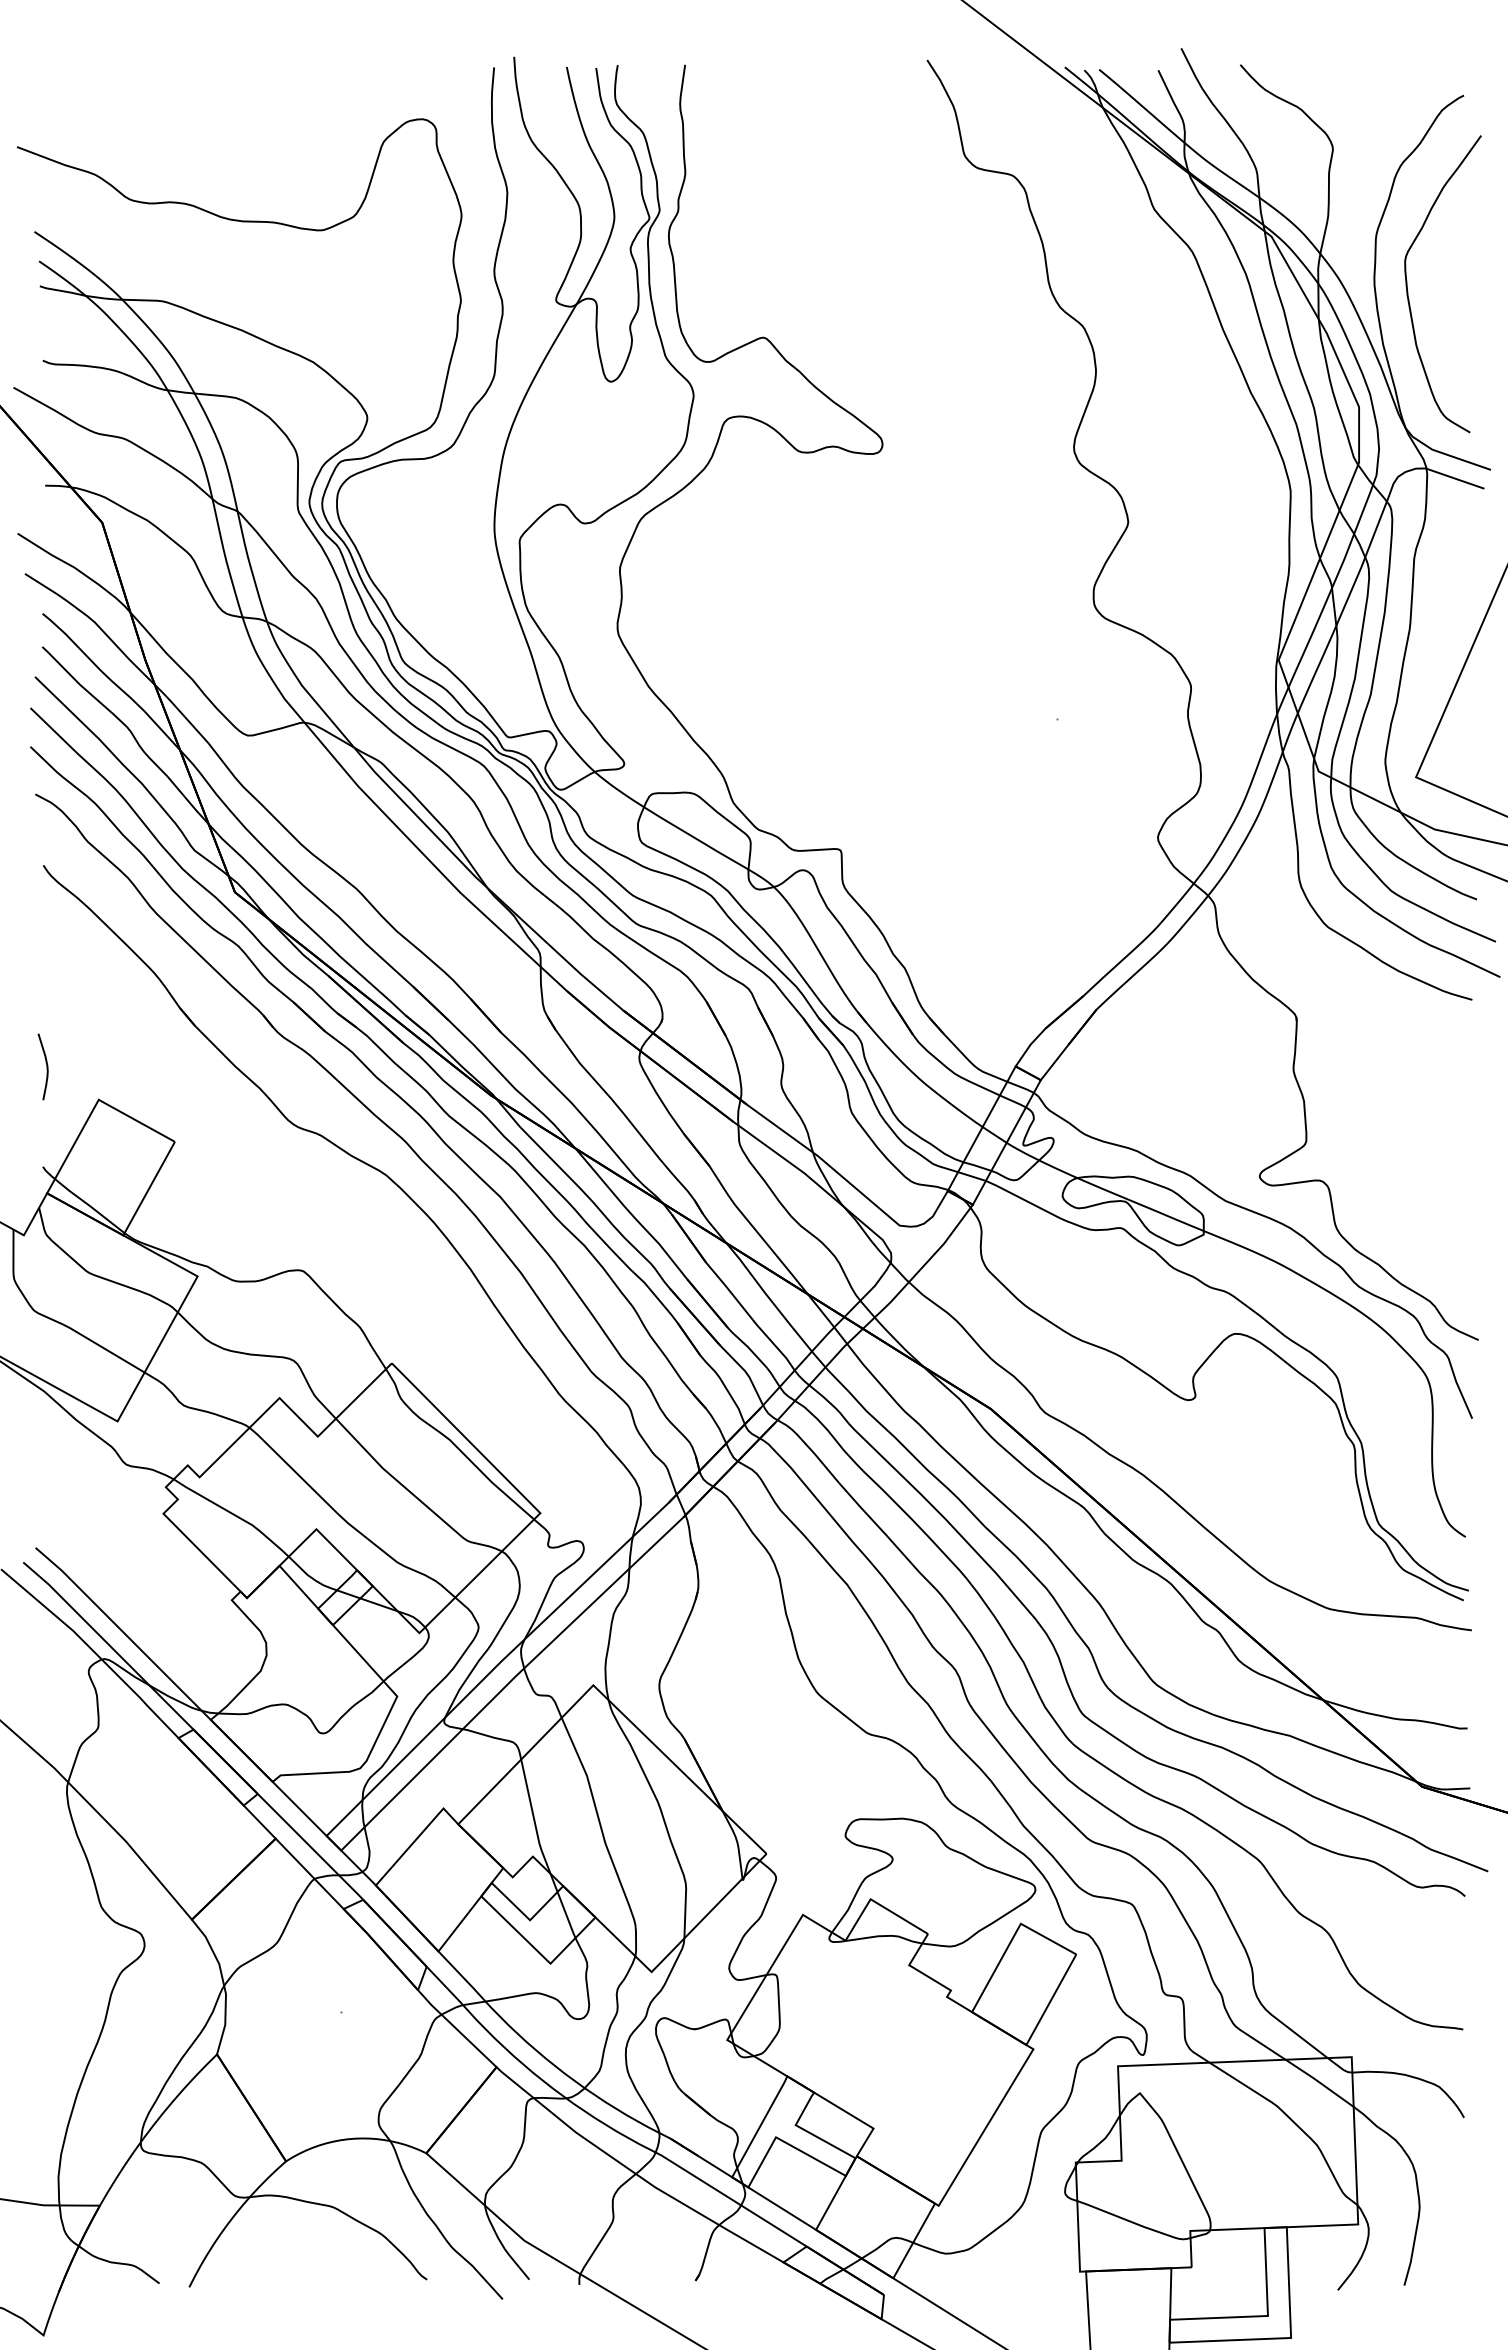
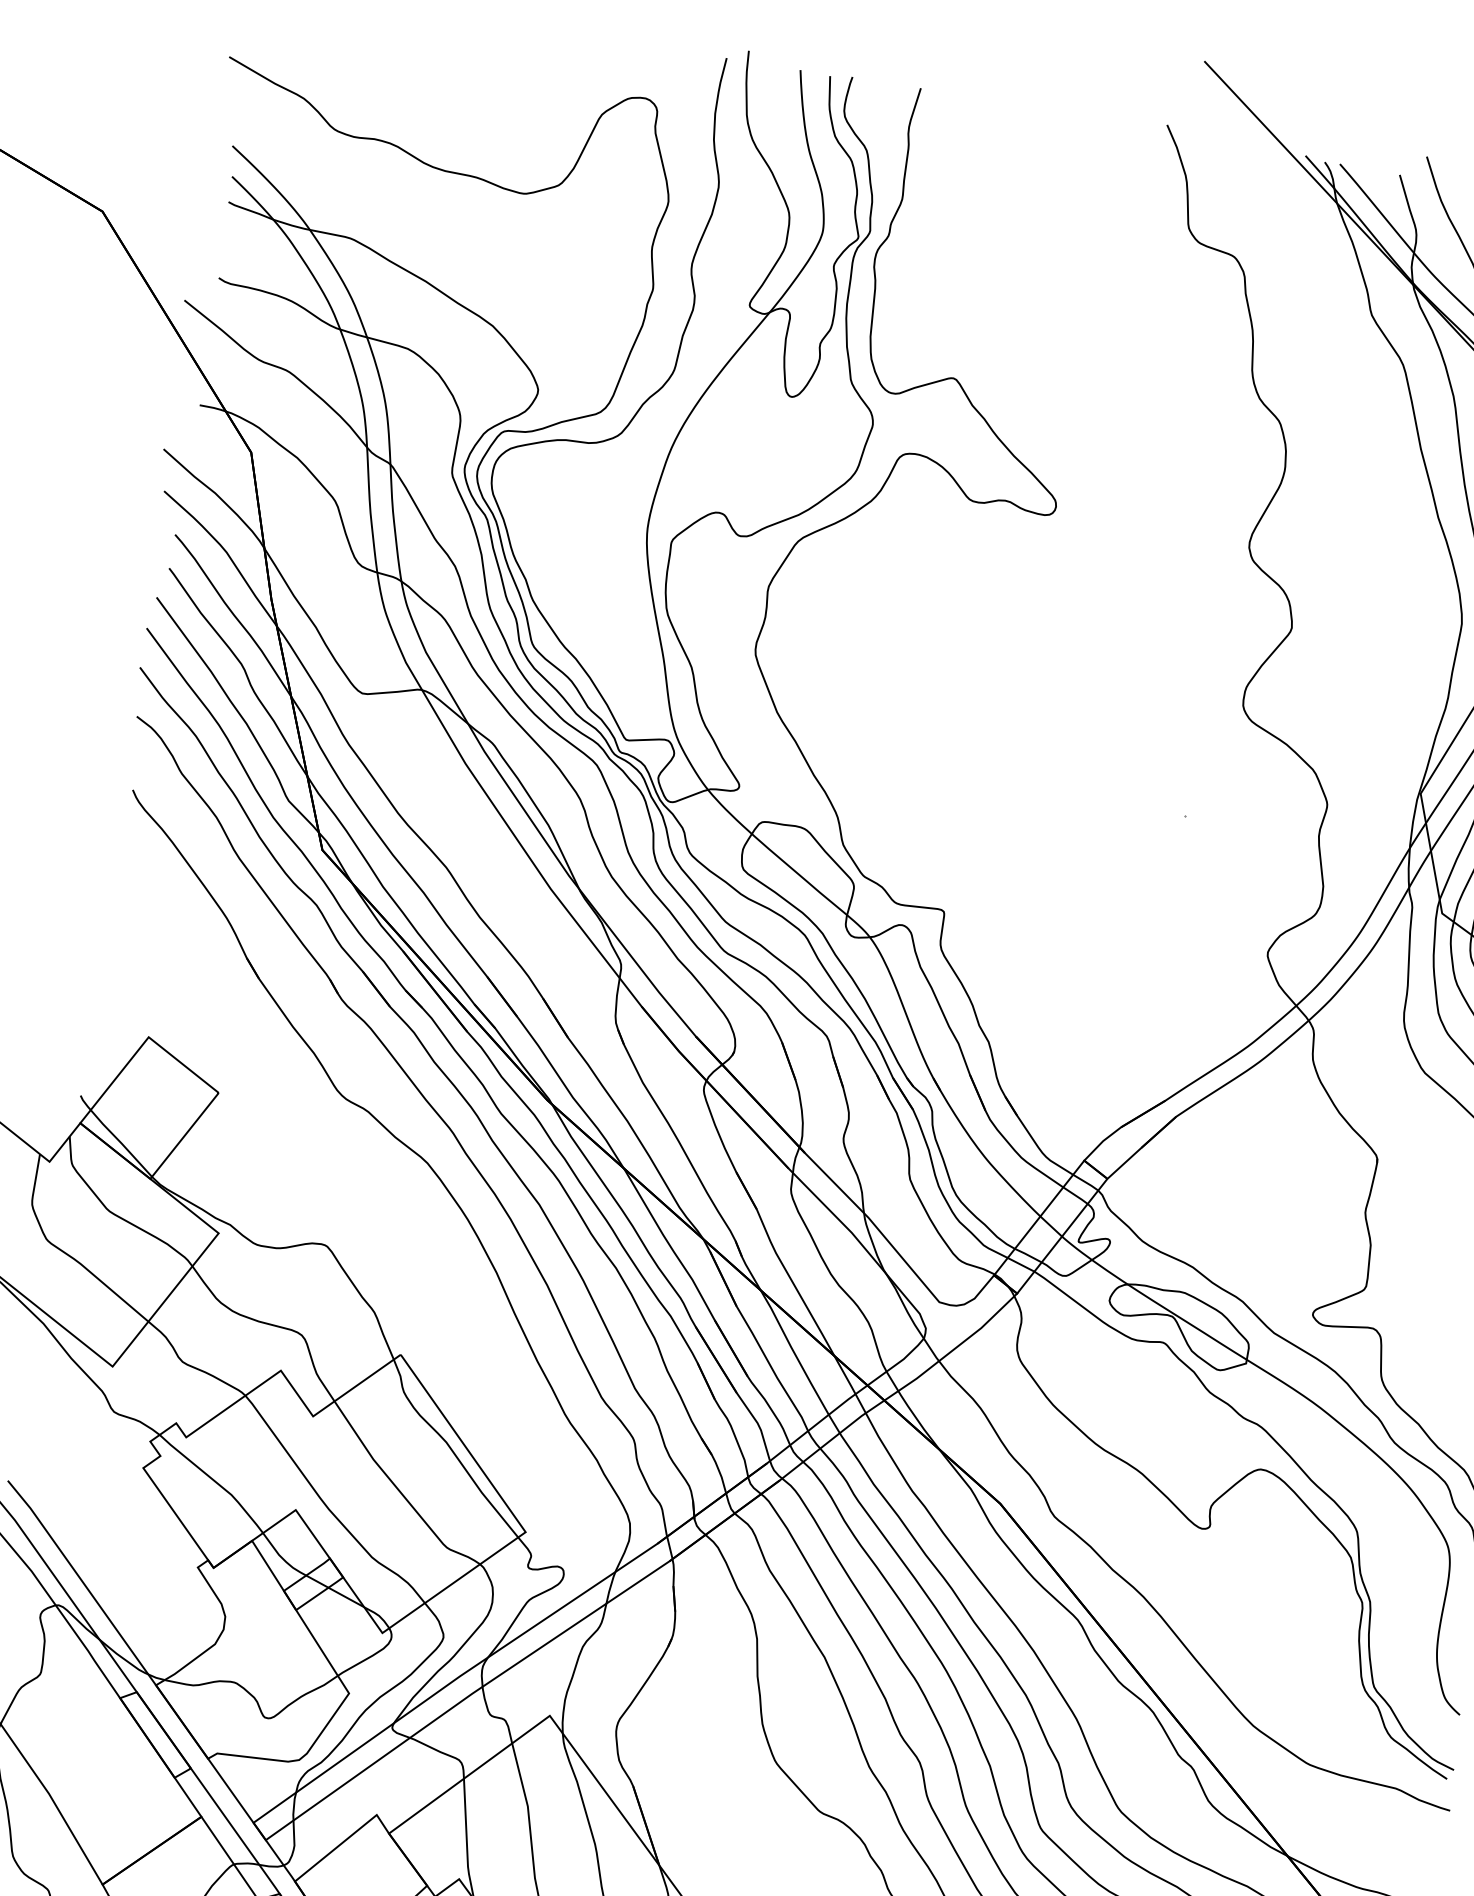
curve: (46, 1066) -> (101, 994), removed

